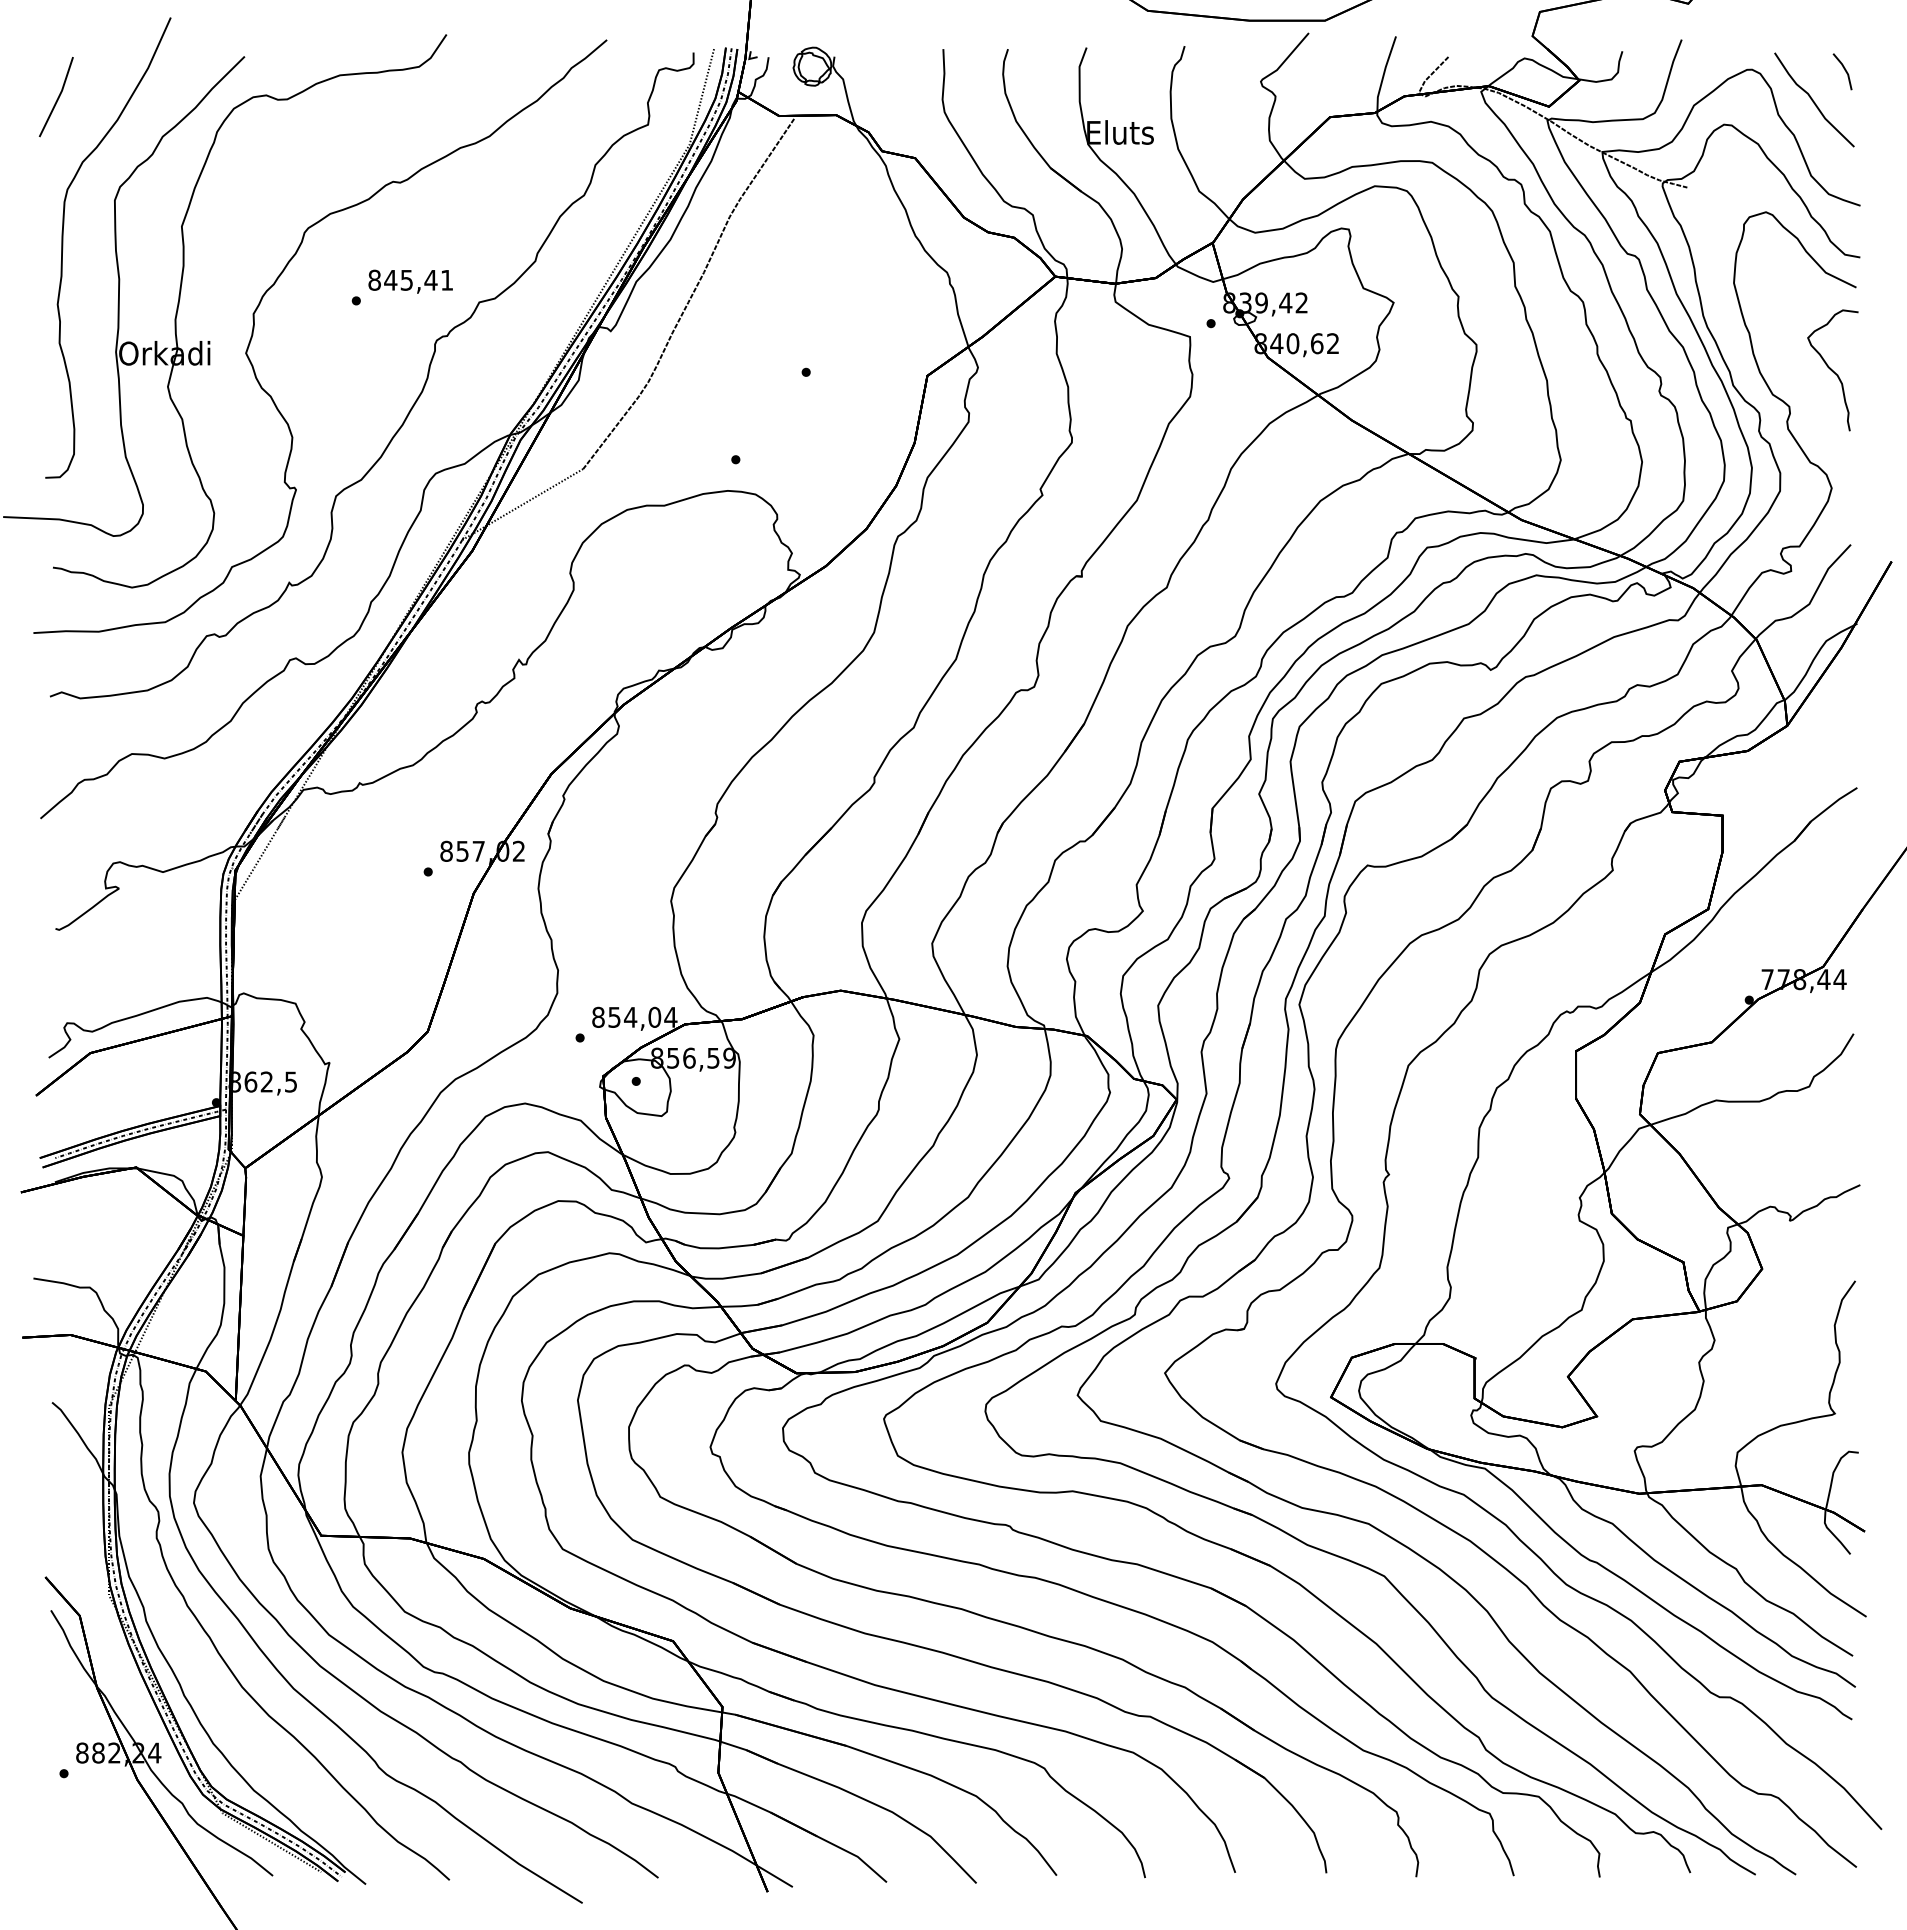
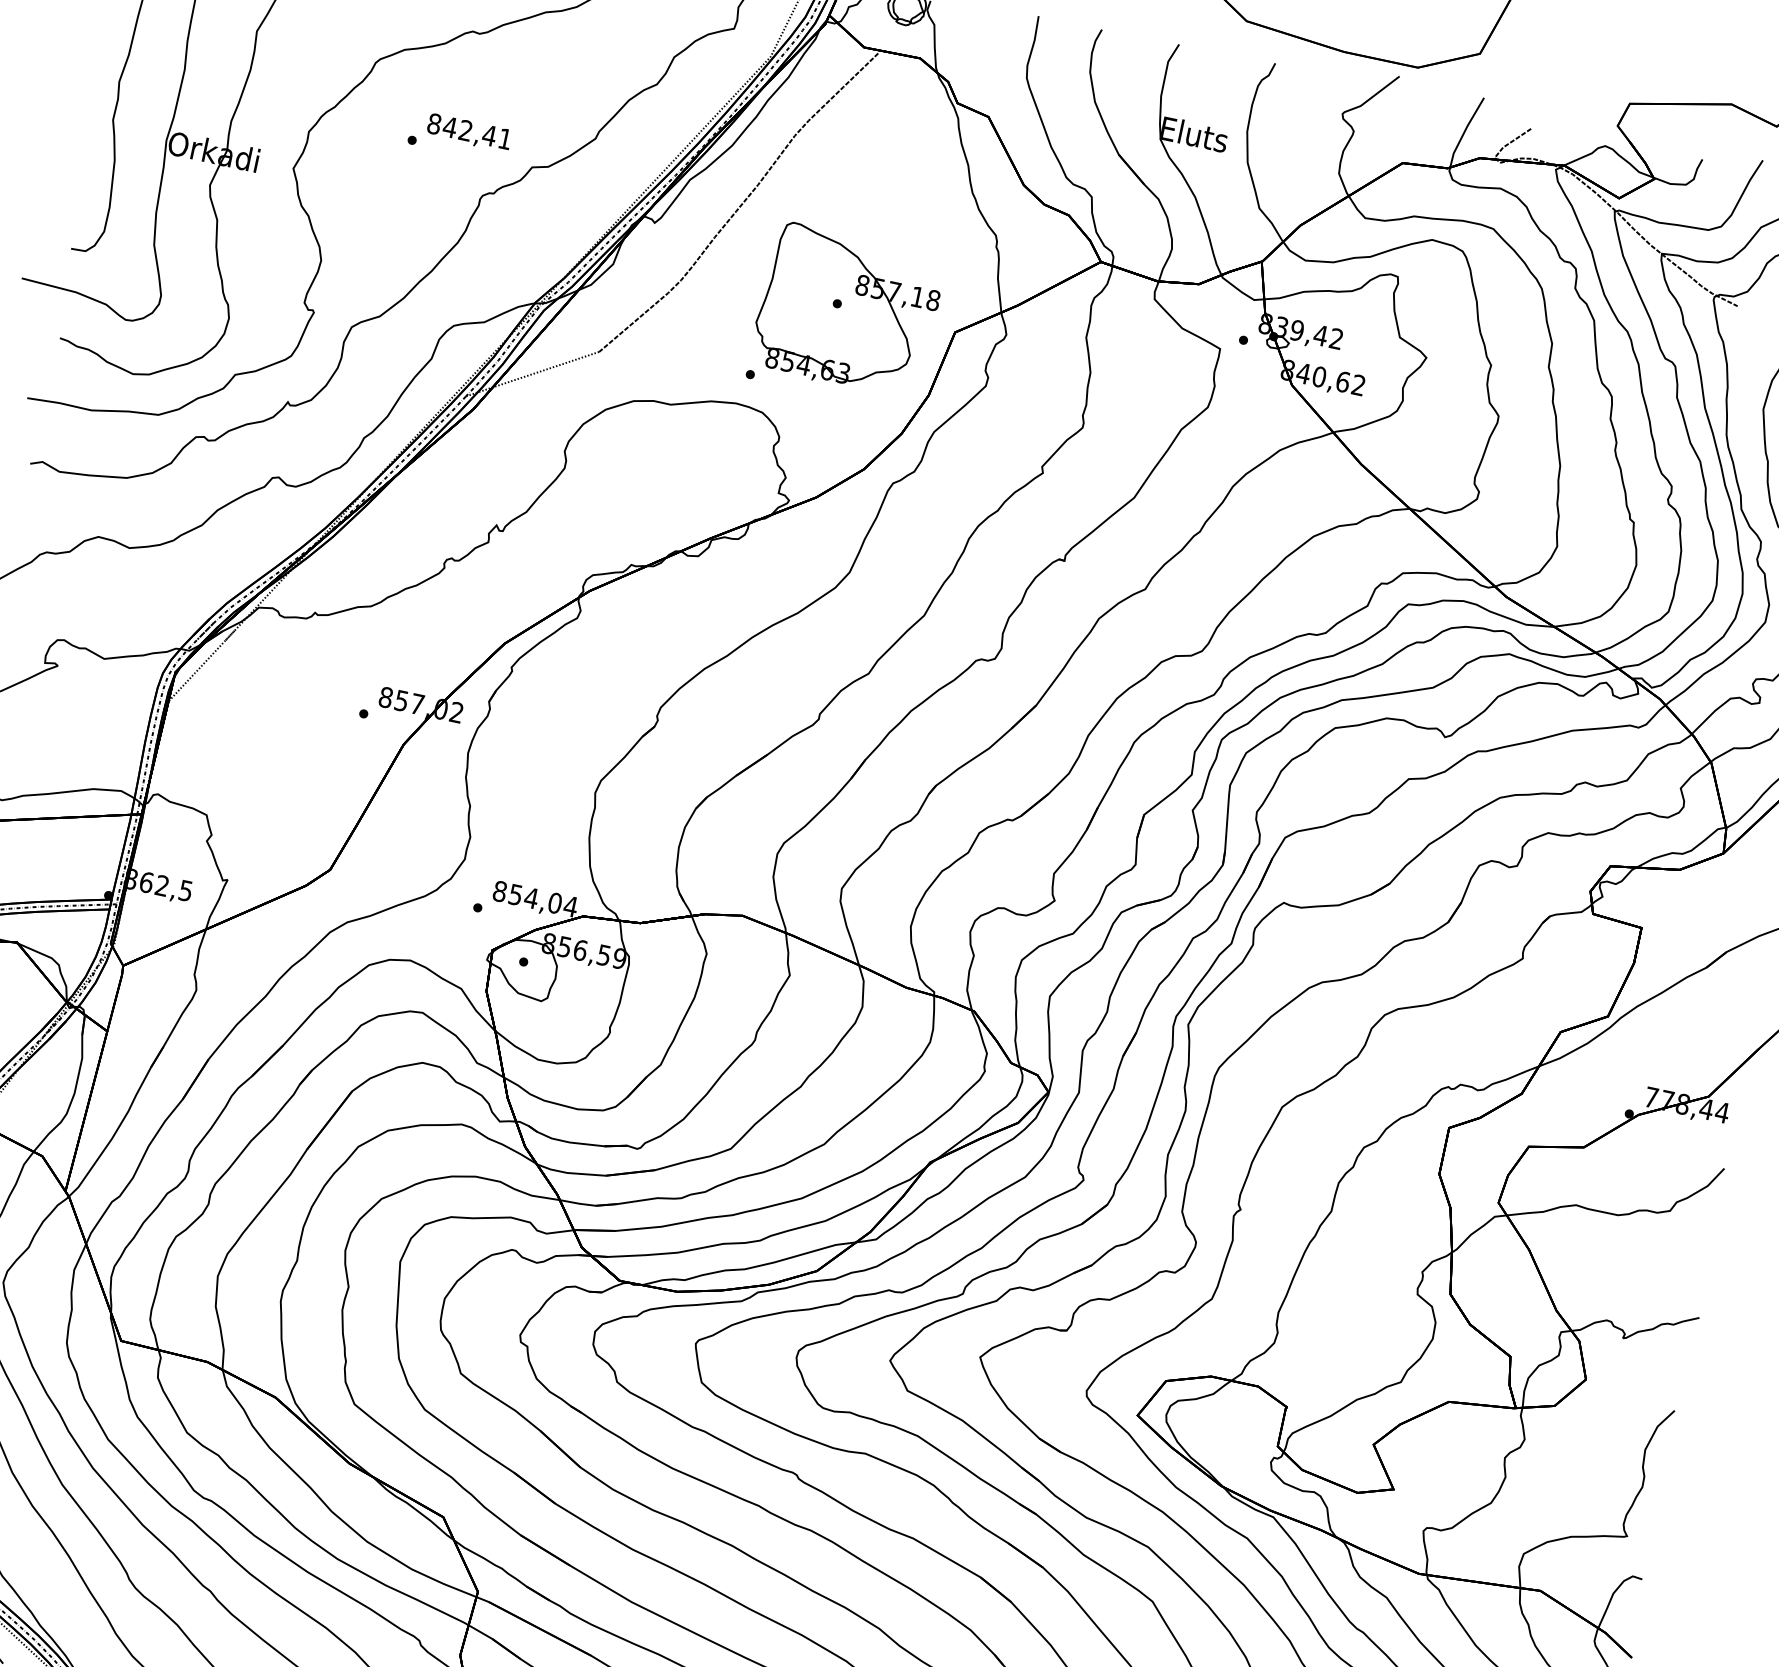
text: (406, 279) -> (465, 129), 845,41 -> 842,41
part: (817, 376) -> (847, 310), added

